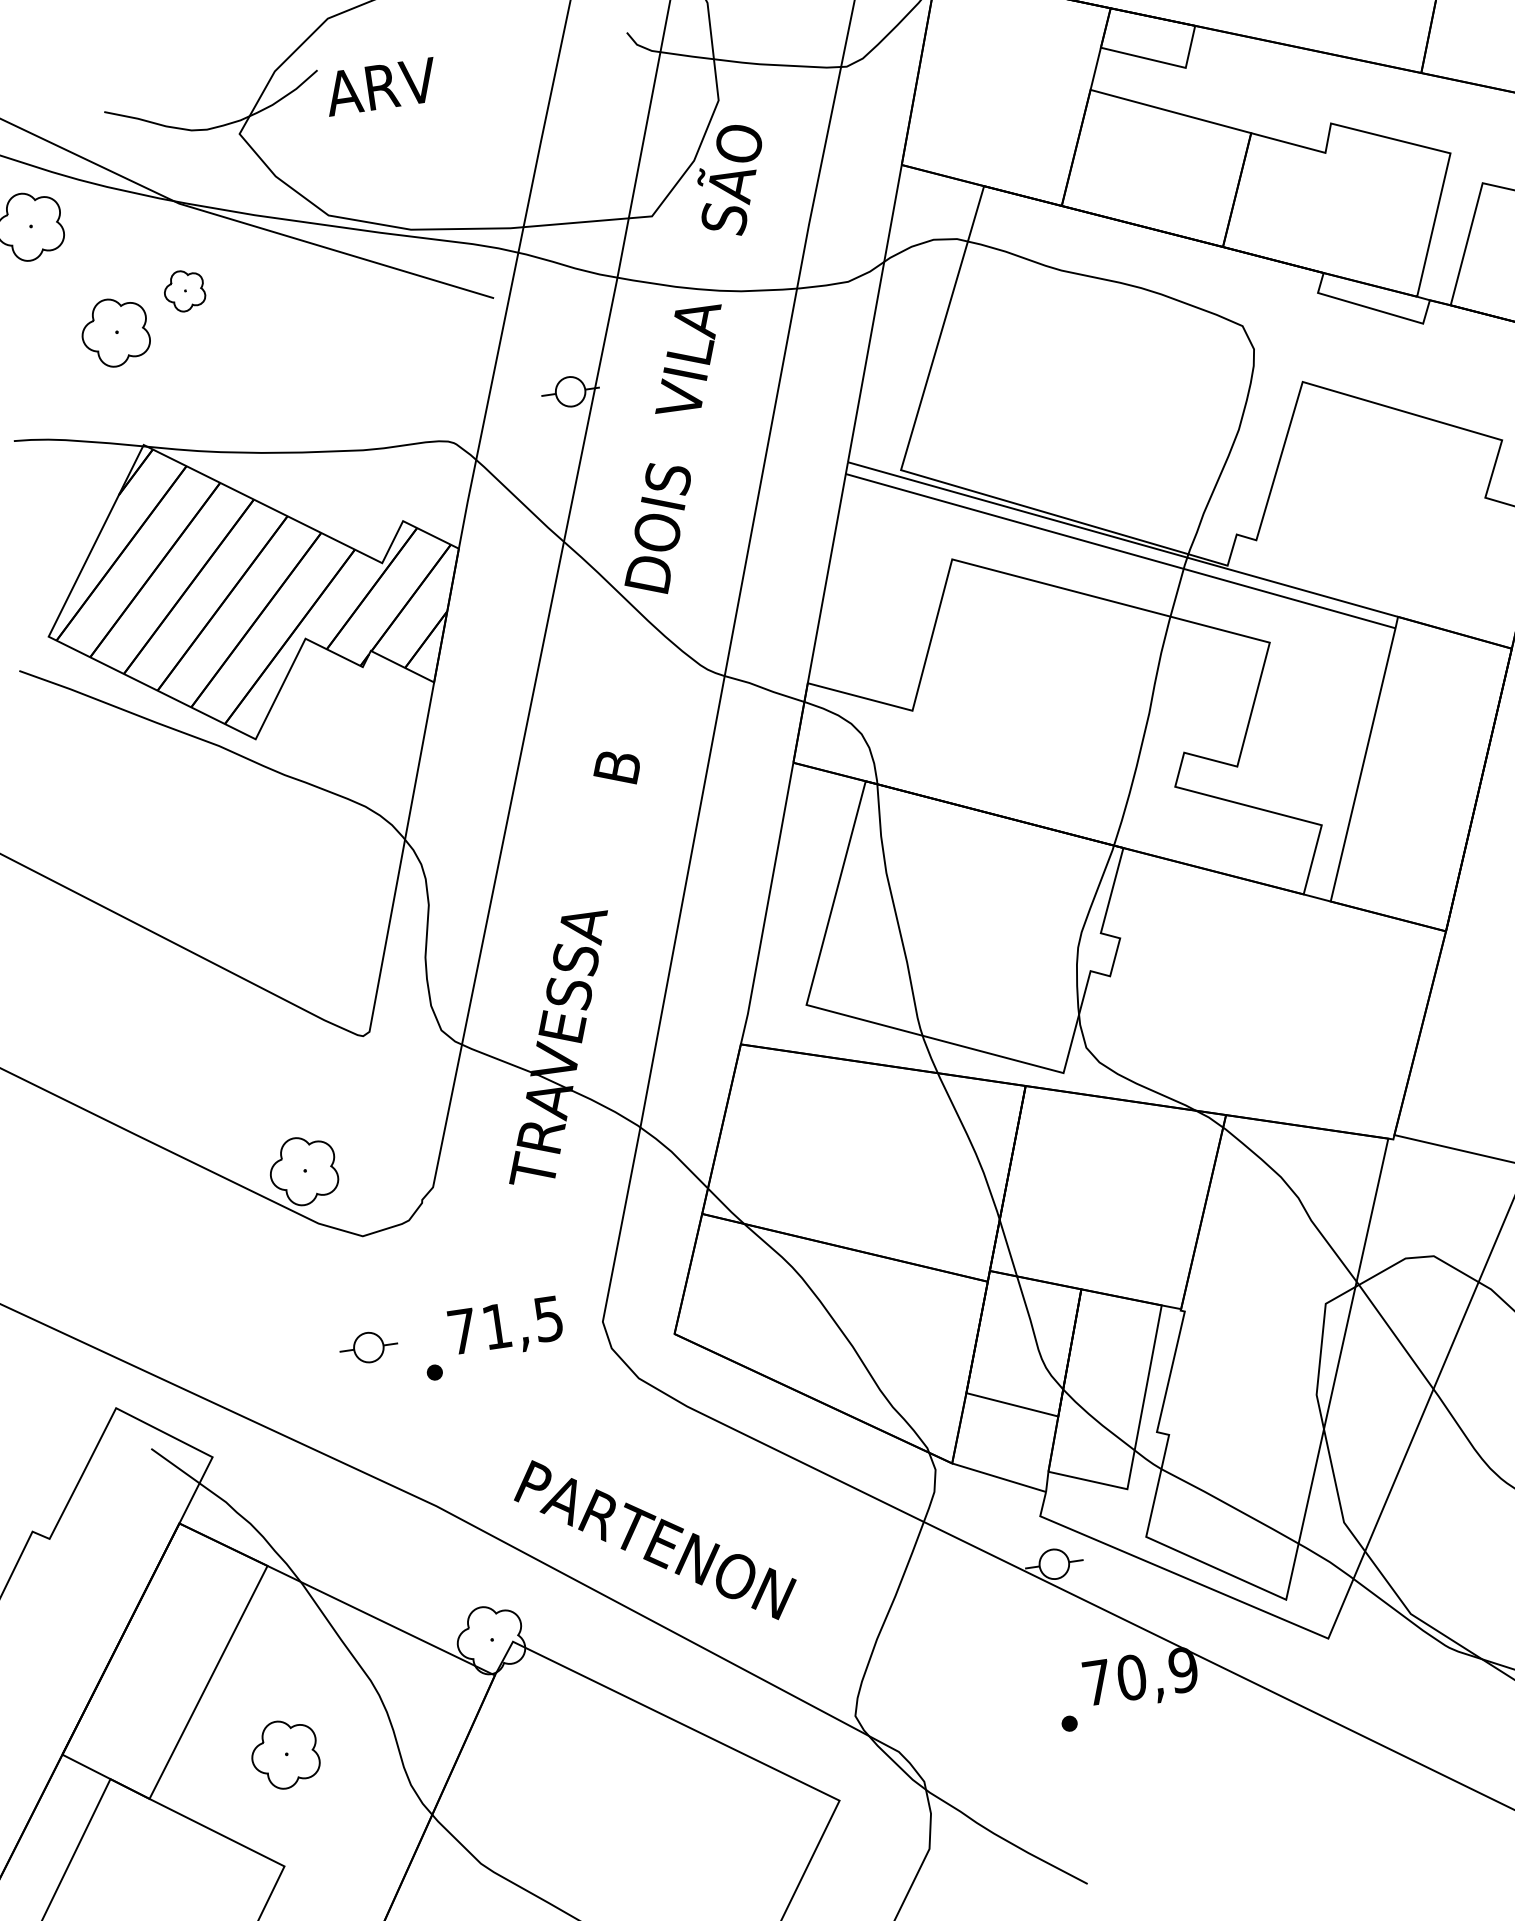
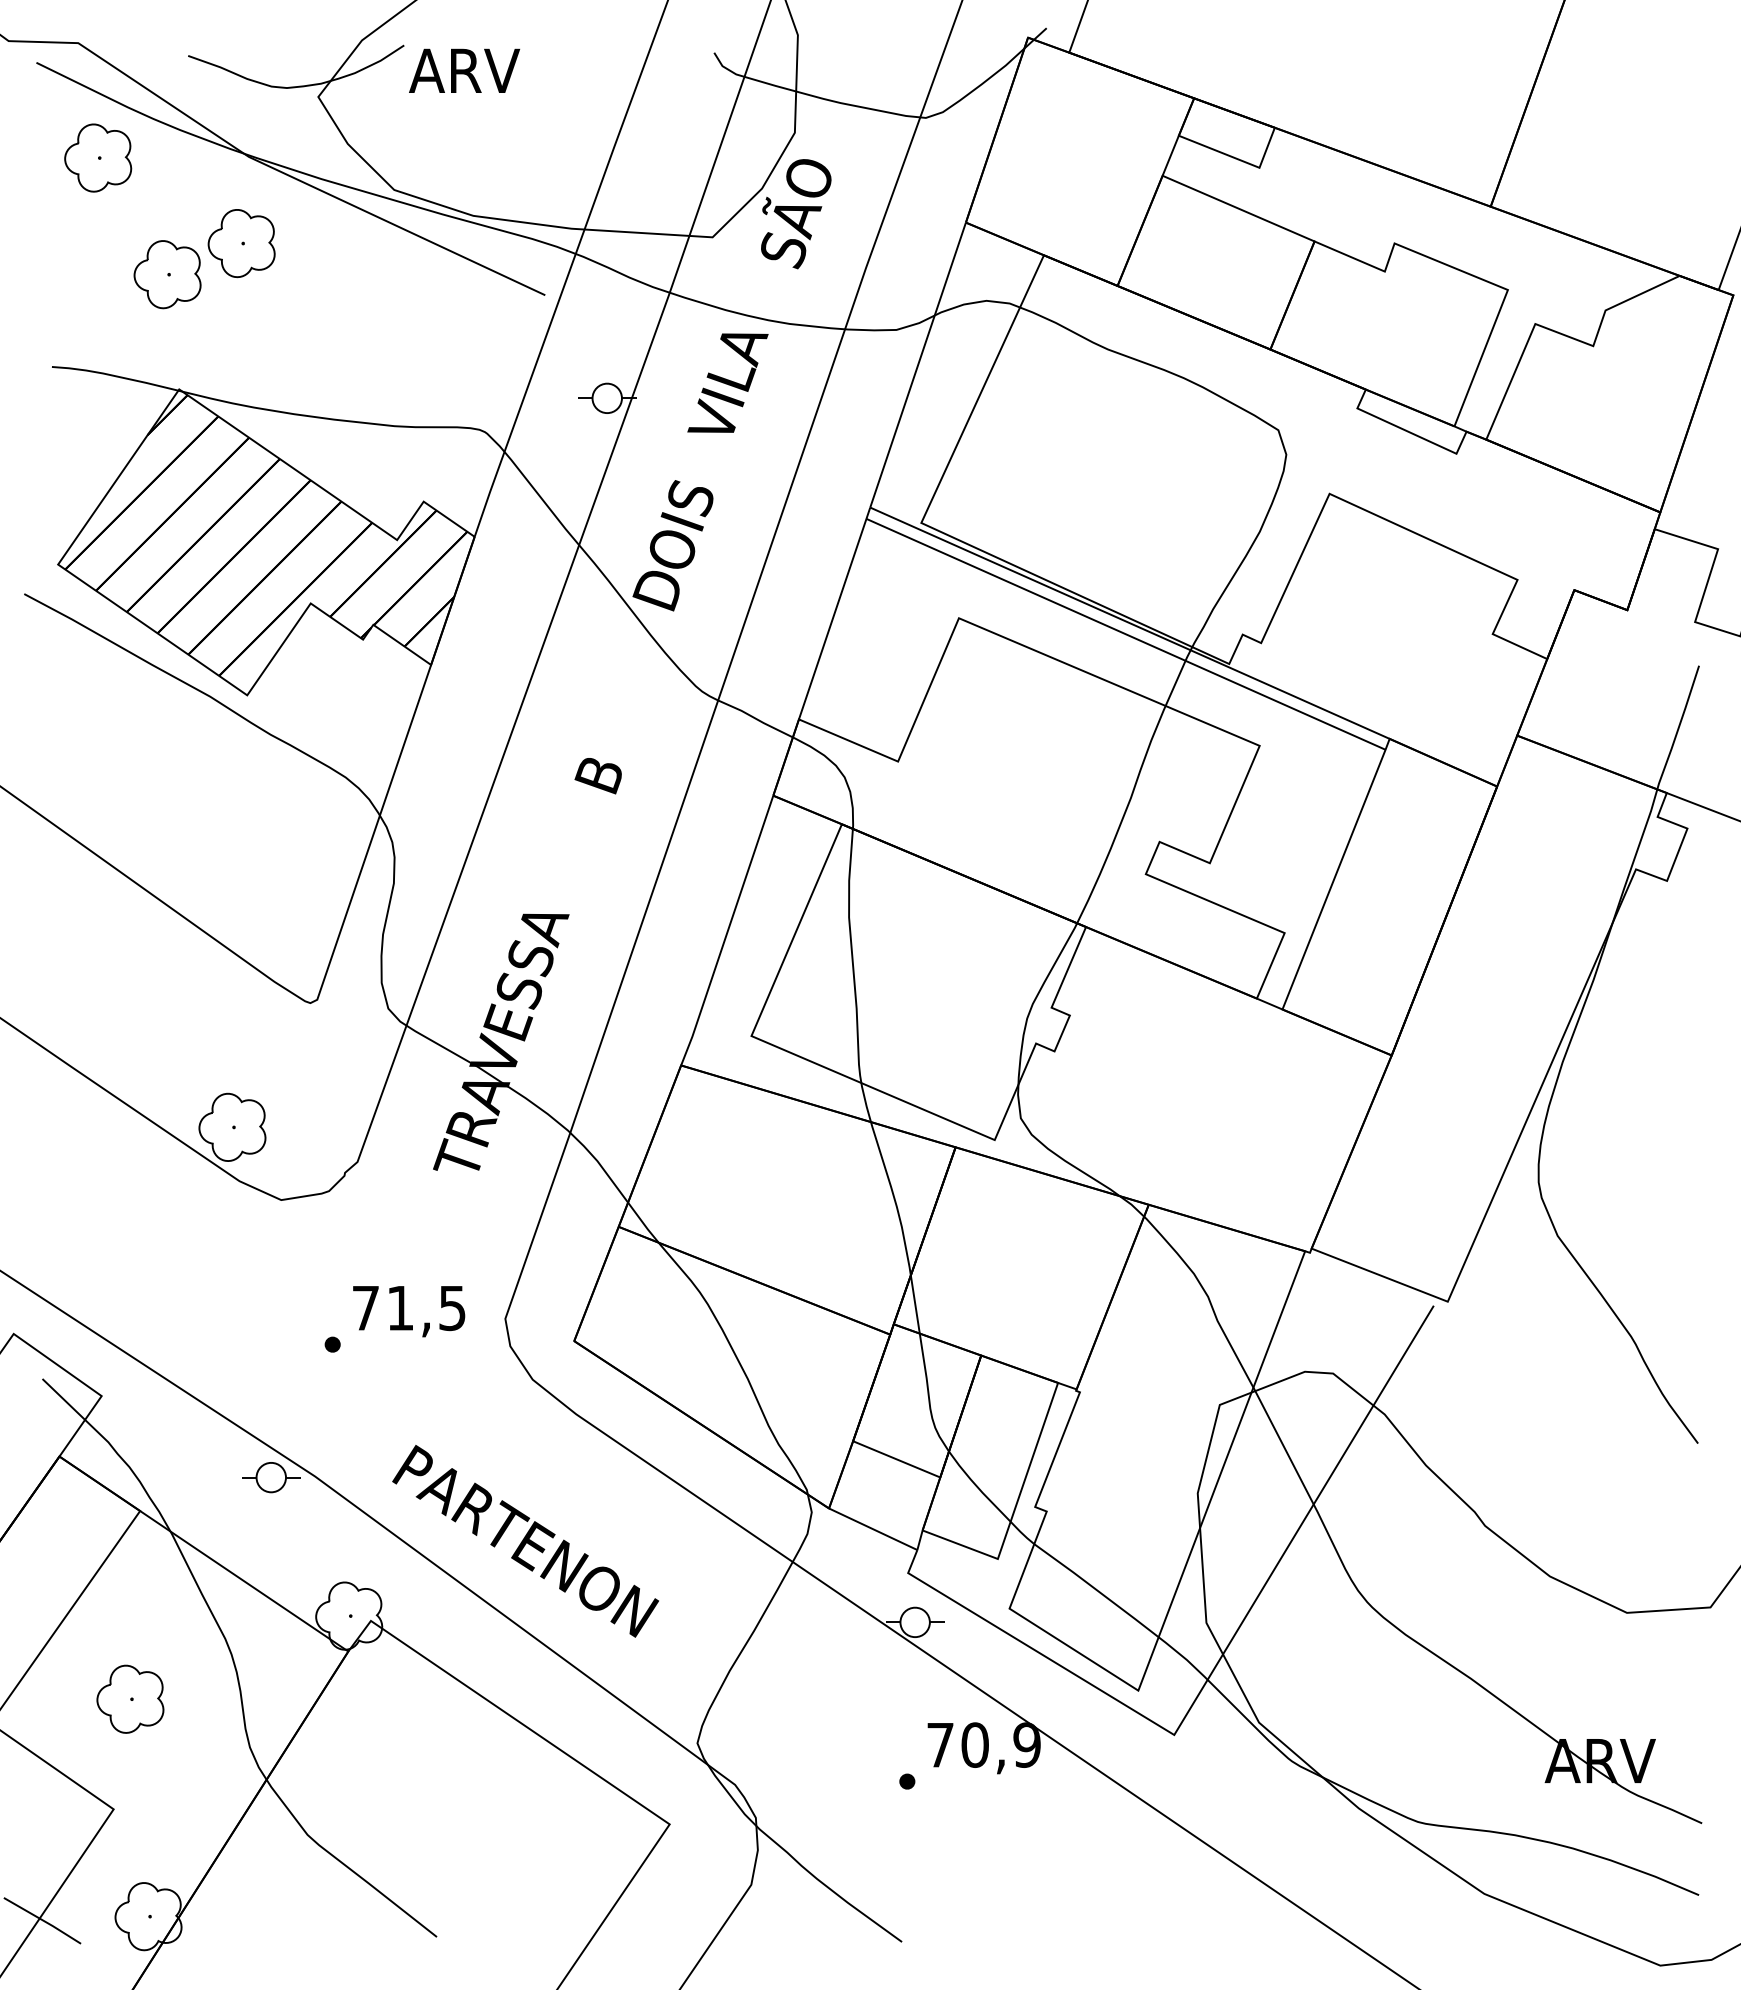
part: (184, 290) -> (241, 243), size x1.67
part: (369, 1347) -> (271, 1477), moved

